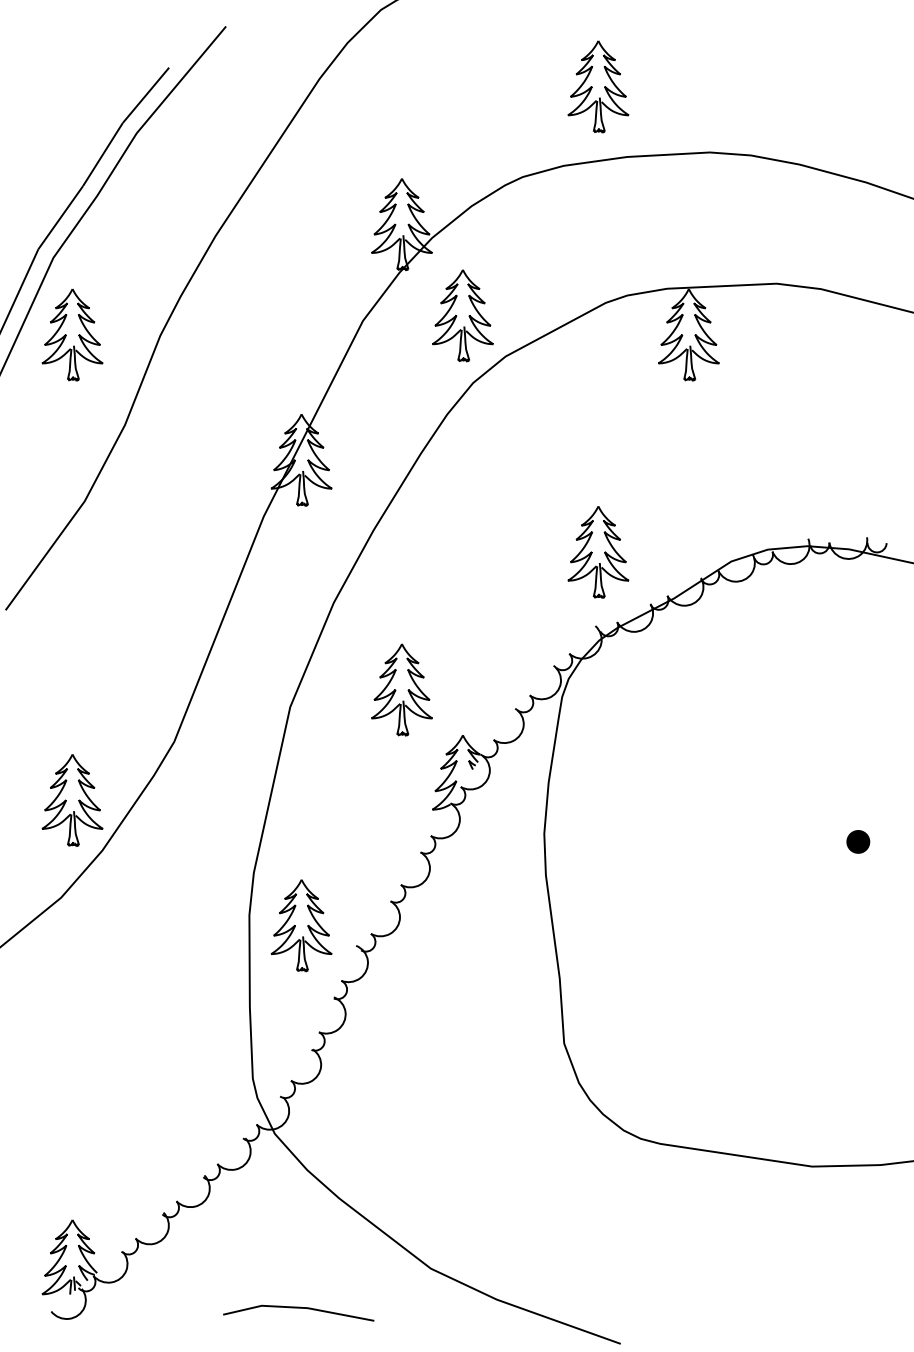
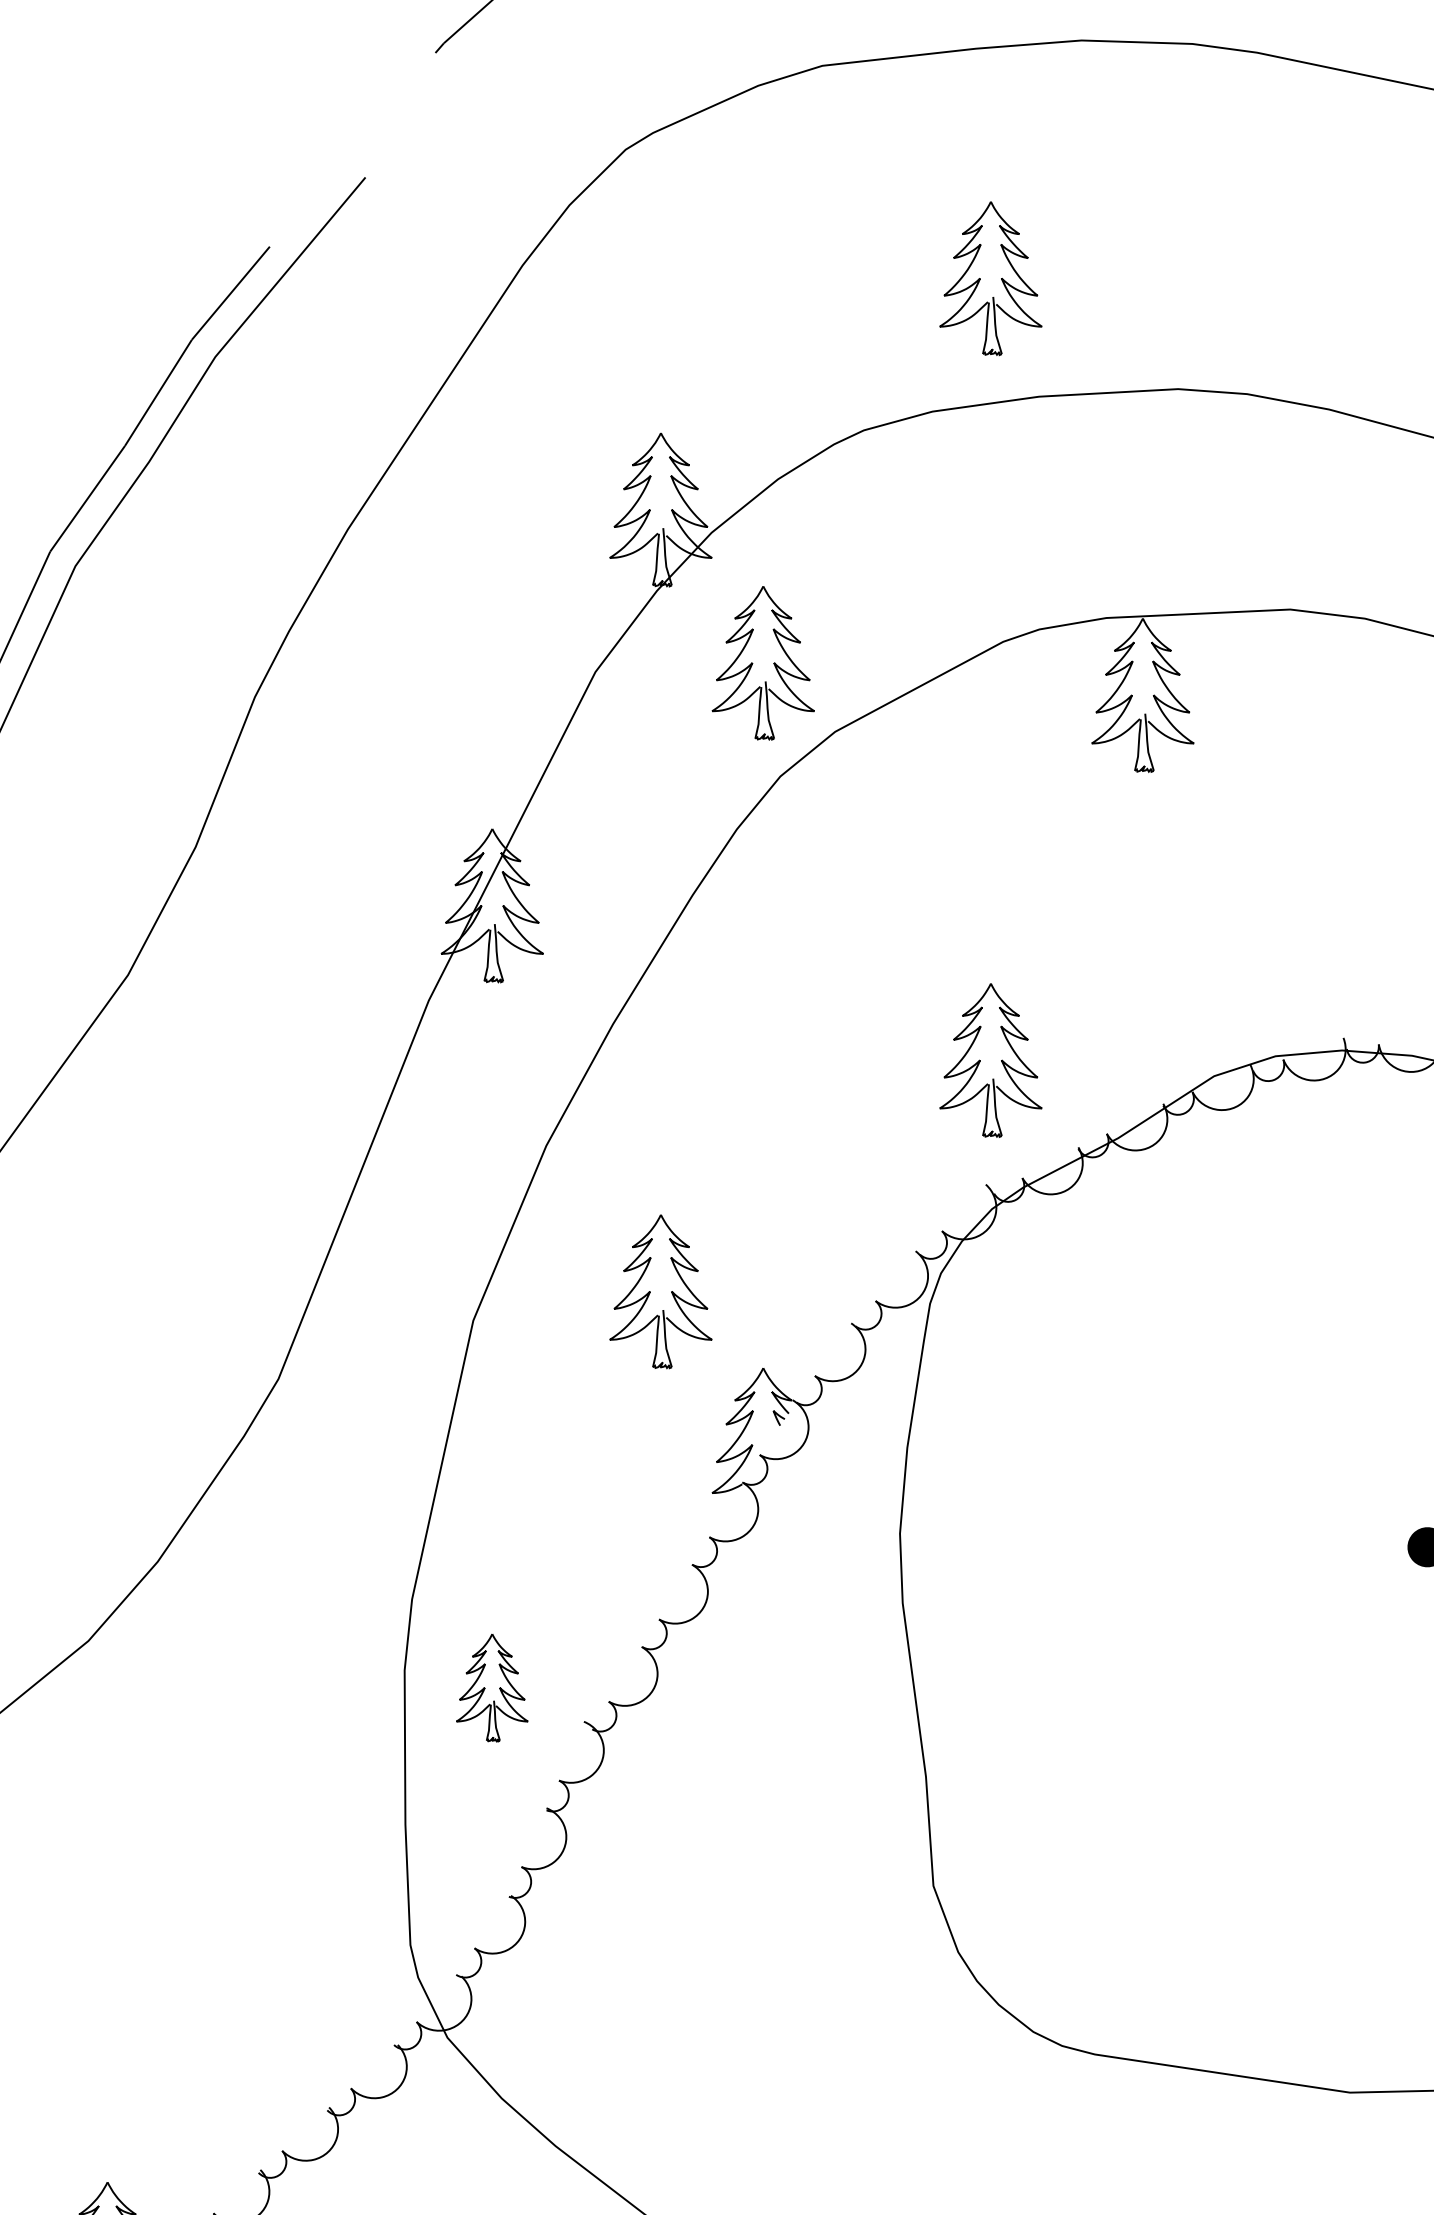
part: (72, 334) -> (107, 694), removed
part: (72, 800) -> (107, 1477), removed
part: (301, 925) -> (492, 1687), size x0.7

